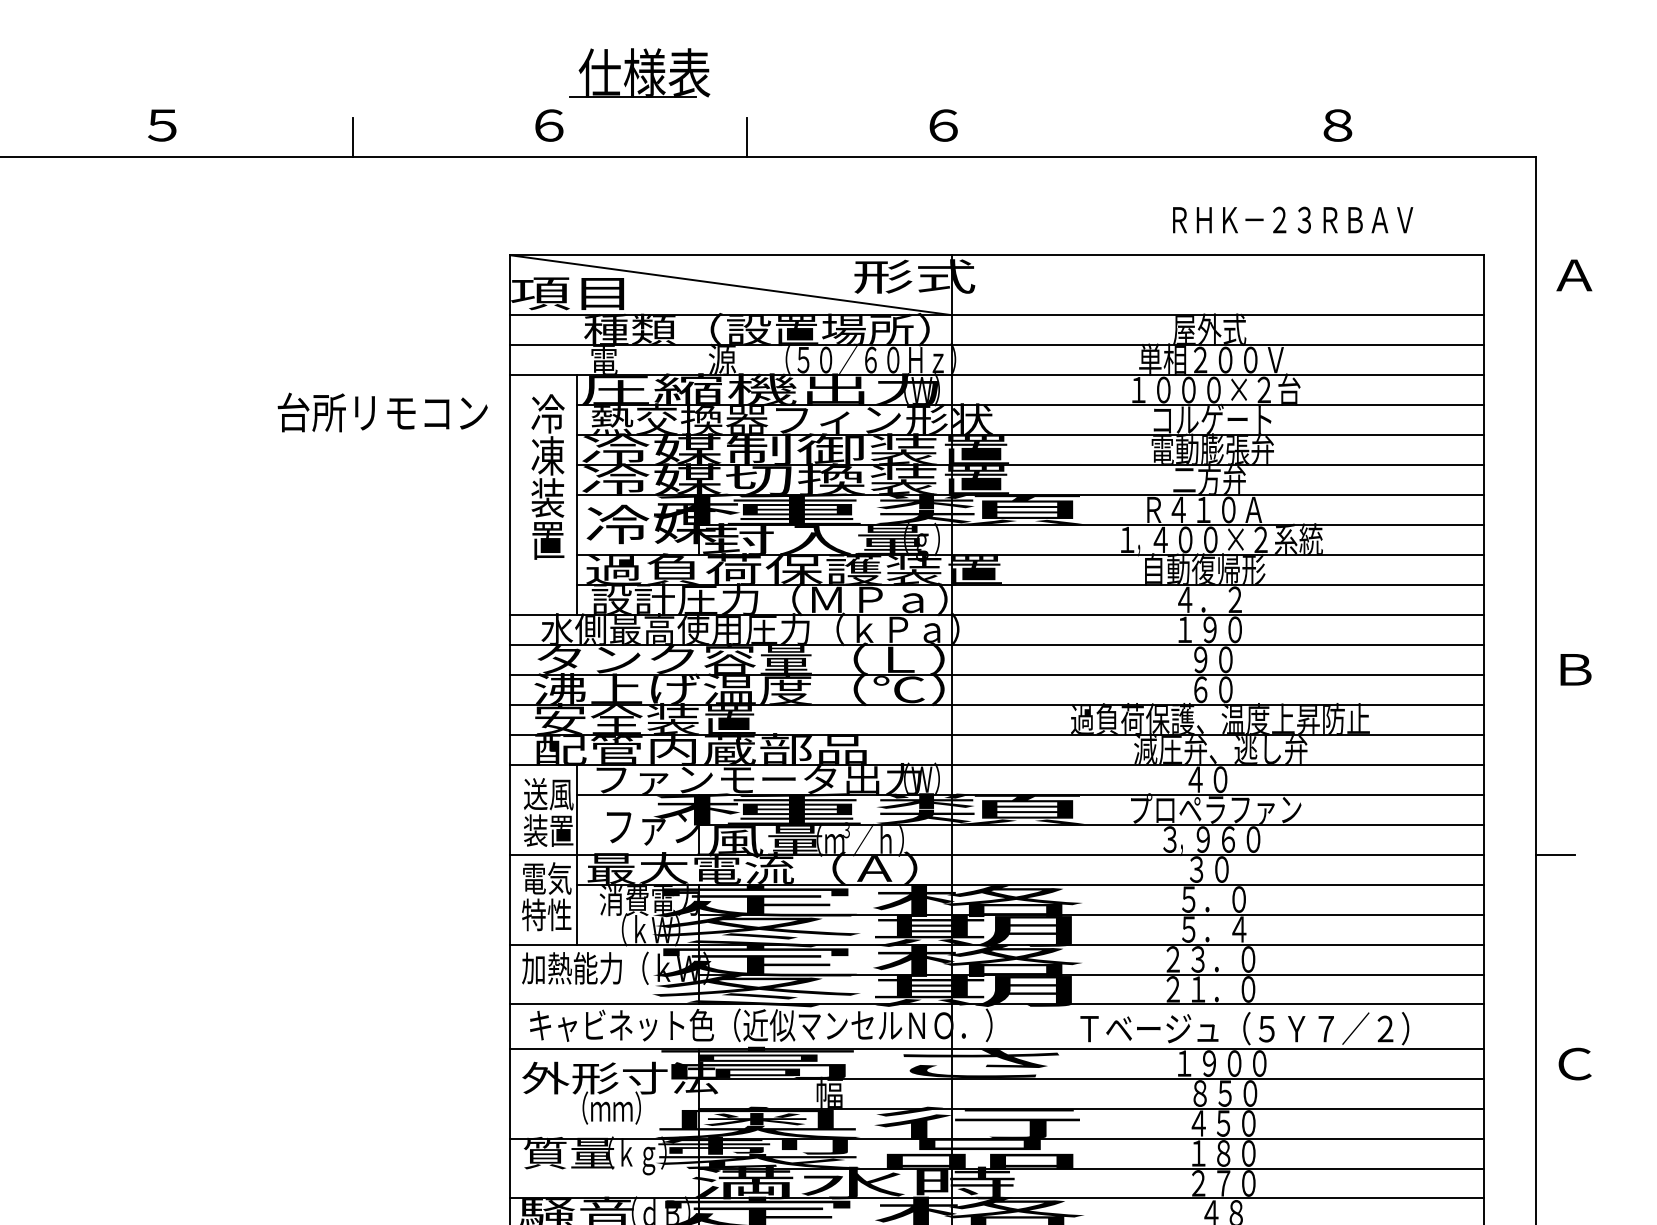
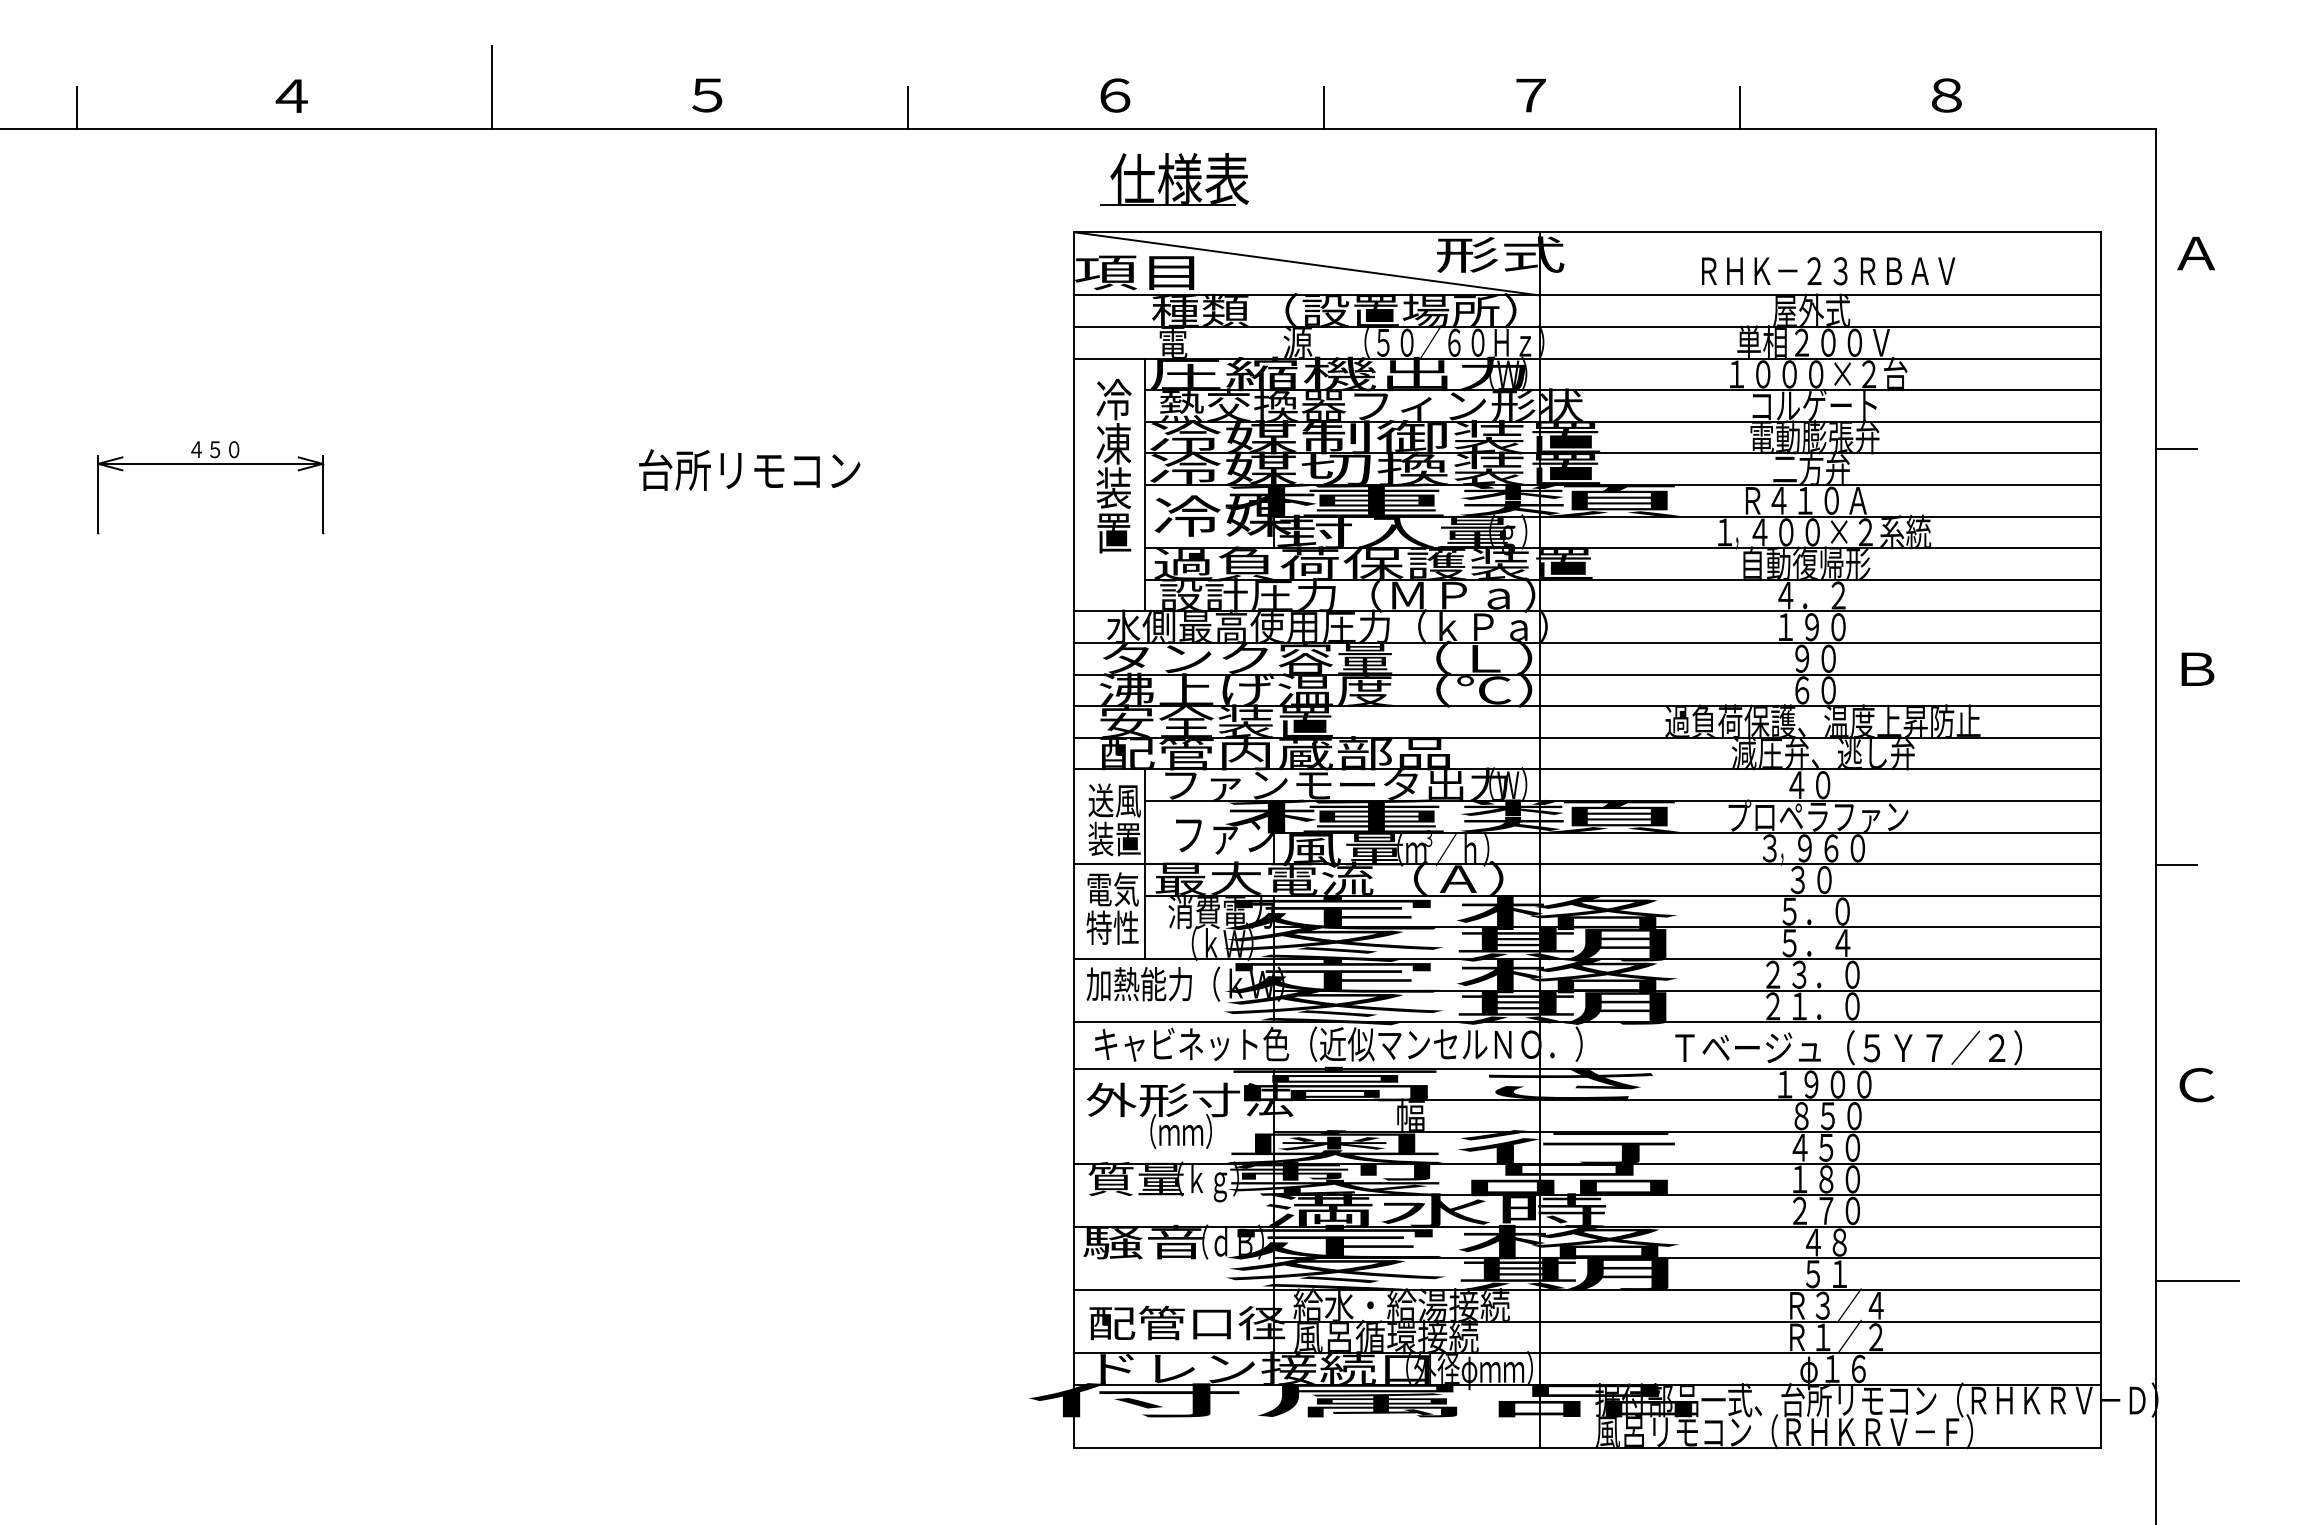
part: (639, 73) -> (1174, 179), moved
text: (943, 125) -> (1530, 95), ６ -> ７
line: (1141, 136) -> (1739, 107), added
text: (1293, 220) -> (1828, 271), moved
text: (382, 411) -> (749, 469), moved
line: (1555, 461) -> (2176, 449), added

